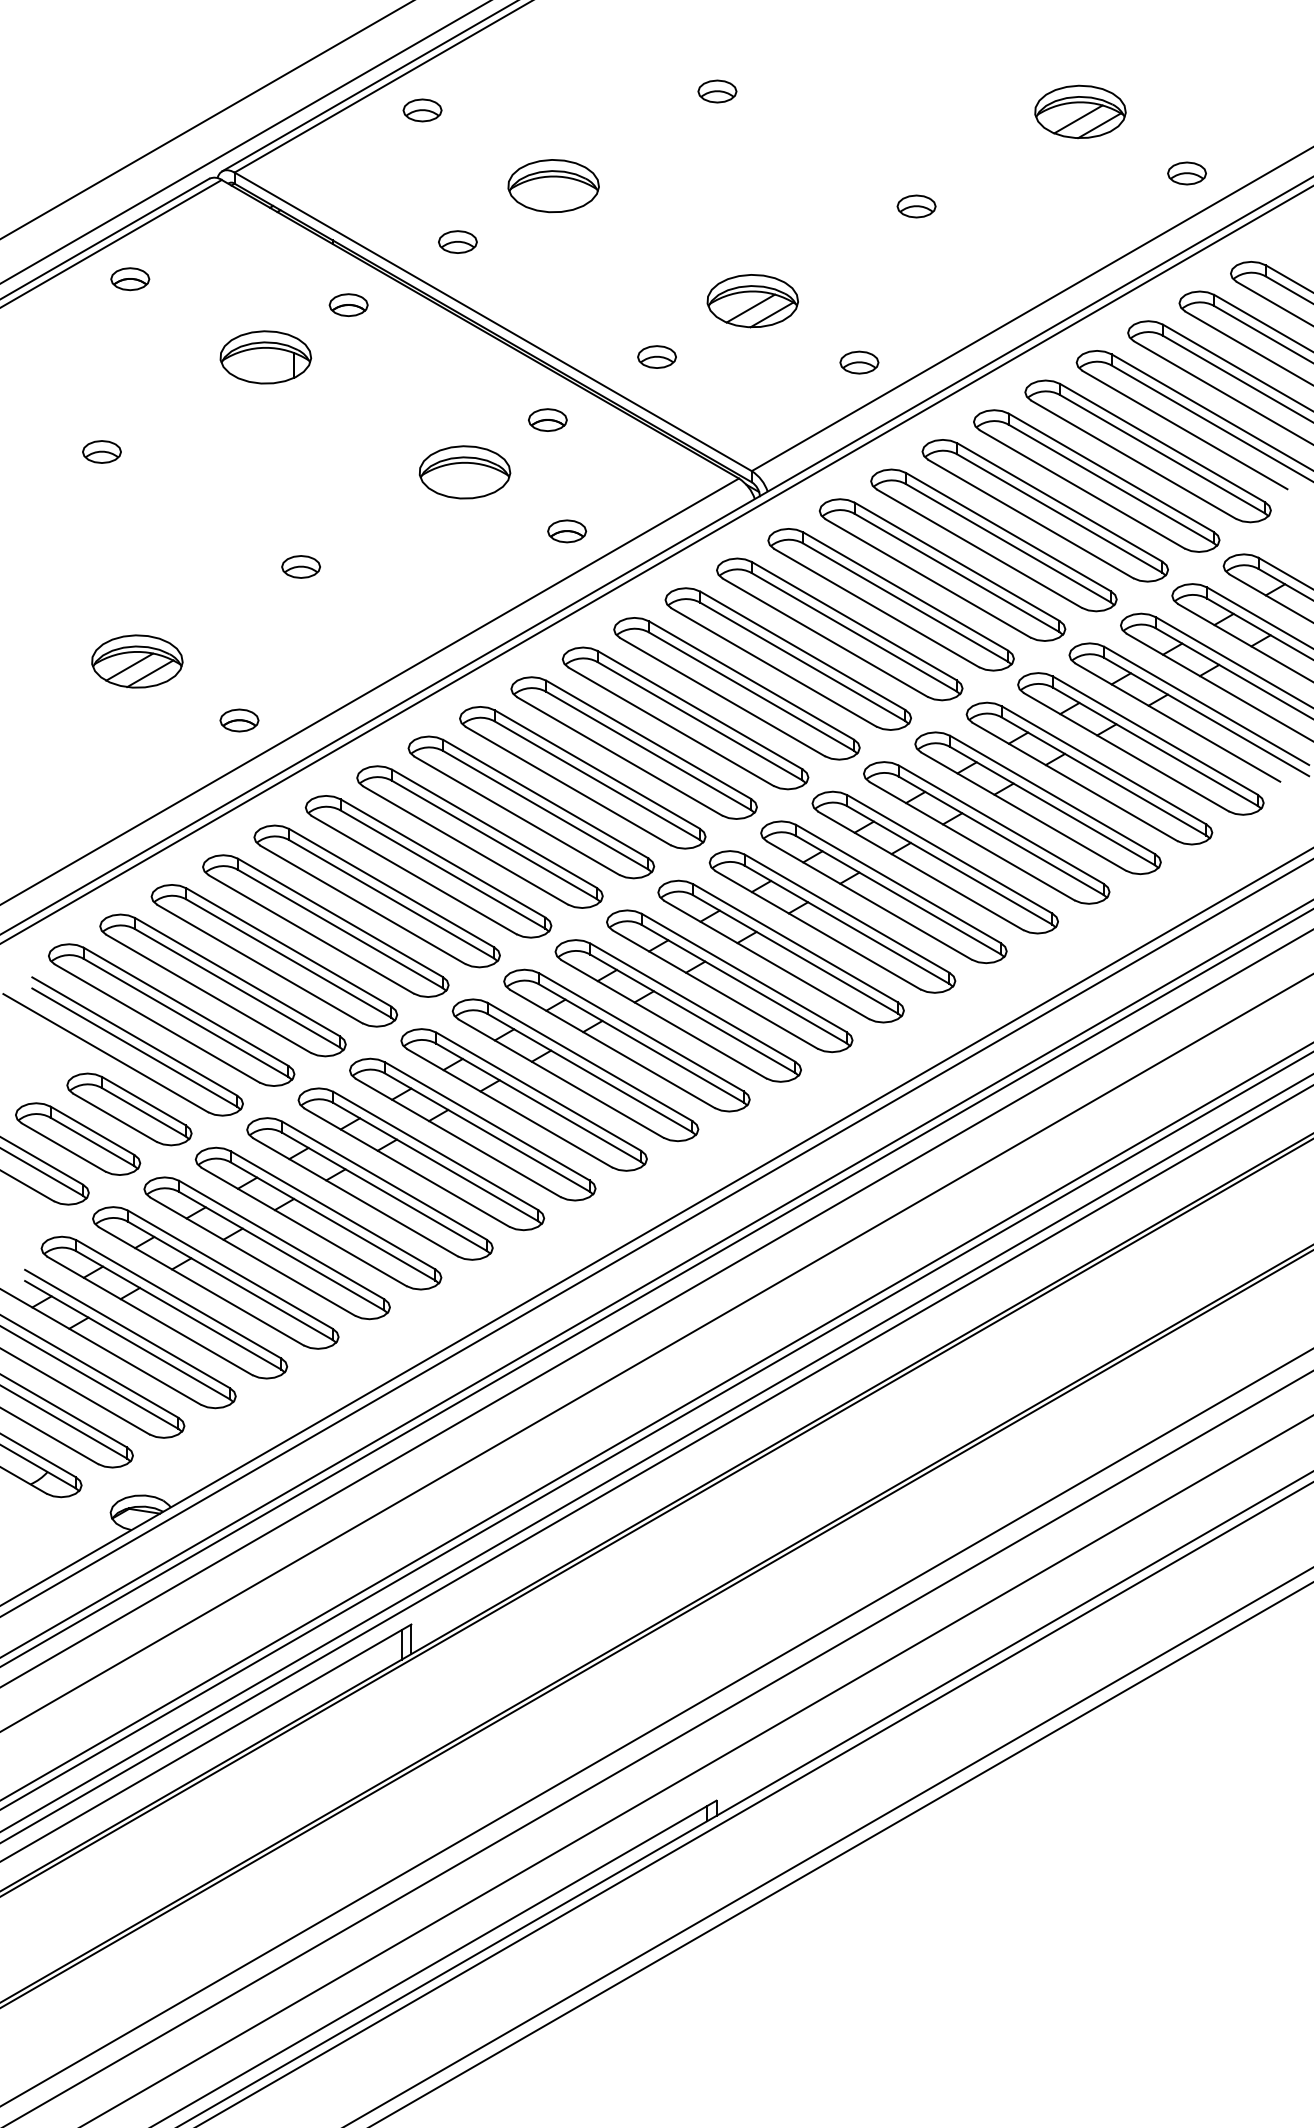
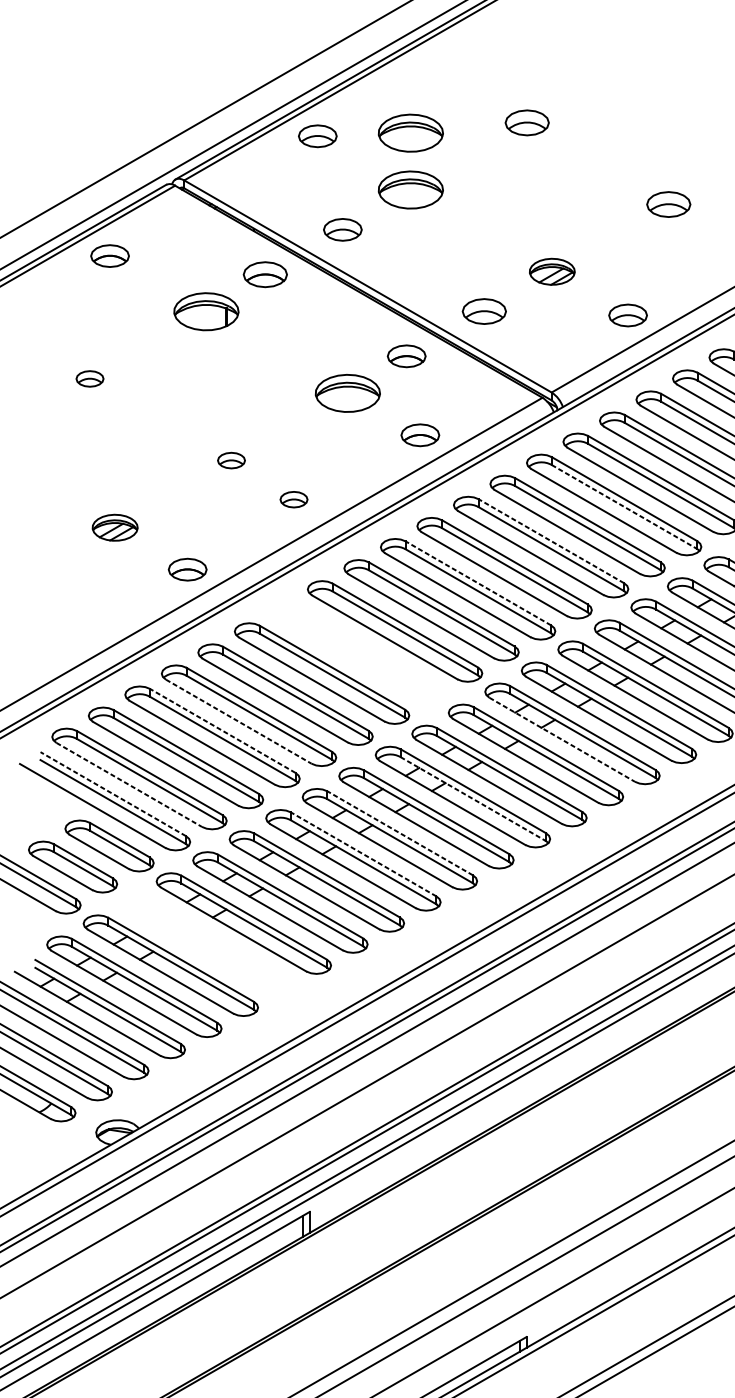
part: (717, 91) -> (527, 122), size x1.6
part: (553, 106) -> (410, 133), added
part: (422, 110) -> (317, 136), size x1.4
part: (916, 206) -> (668, 204), size x1.6
part: (457, 241) -> (342, 229), size x1.4
part: (130, 279) -> (110, 256), size x1.4
part: (752, 301) -> (552, 272), size x0.7
part: (348, 304) -> (265, 274), size x1.6
part: (656, 356) -> (483, 311), size x1.6
part: (859, 362) -> (628, 315), size x1.4
part: (547, 419) -> (406, 355), size x1.4
part: (567, 531) -> (420, 435), size x1.4
part: (388, 621) -> (293, 499), added
line: (854, 632) -> (624, 507), solid -> dashed
part: (137, 661) -> (115, 527), size x0.7
line: (750, 680) -> (550, 541), solid -> dashed
part: (239, 720) -> (187, 569), size x1.4
line: (648, 739) -> (478, 583), solid -> dashed
part: (479, 836) -> (358, 652), removed
line: (311, 934) -> (238, 721), solid -> dashed
line: (288, 947) -> (222, 730), solid -> dashed
line: (767, 960) -> (562, 740), solid -> dashed
line: (157, 1023) -> (129, 784), solid -> dashed
line: (134, 1036) -> (113, 794), solid -> dashed
line: (641, 1043) -> (473, 799), solid -> dashed
line: (538, 1091) -> (400, 833), solid -> dashed
line: (486, 1121) -> (363, 854), solid -> dashed
part: (266, 1248) -> (206, 944), removed

